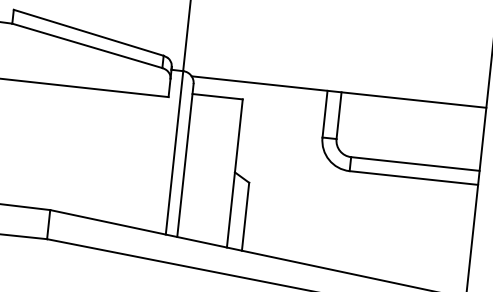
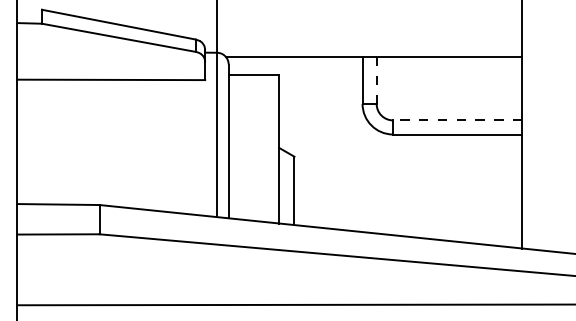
line: (338, 114) -> (376, 79), solid -> dashed
line: (415, 164) -> (457, 120), solid -> dashed

